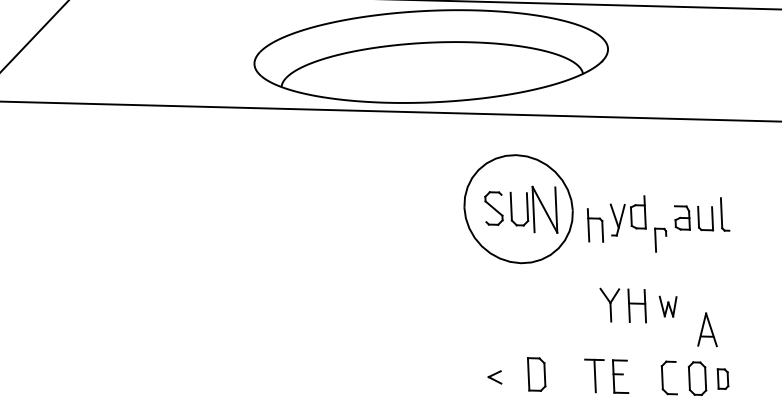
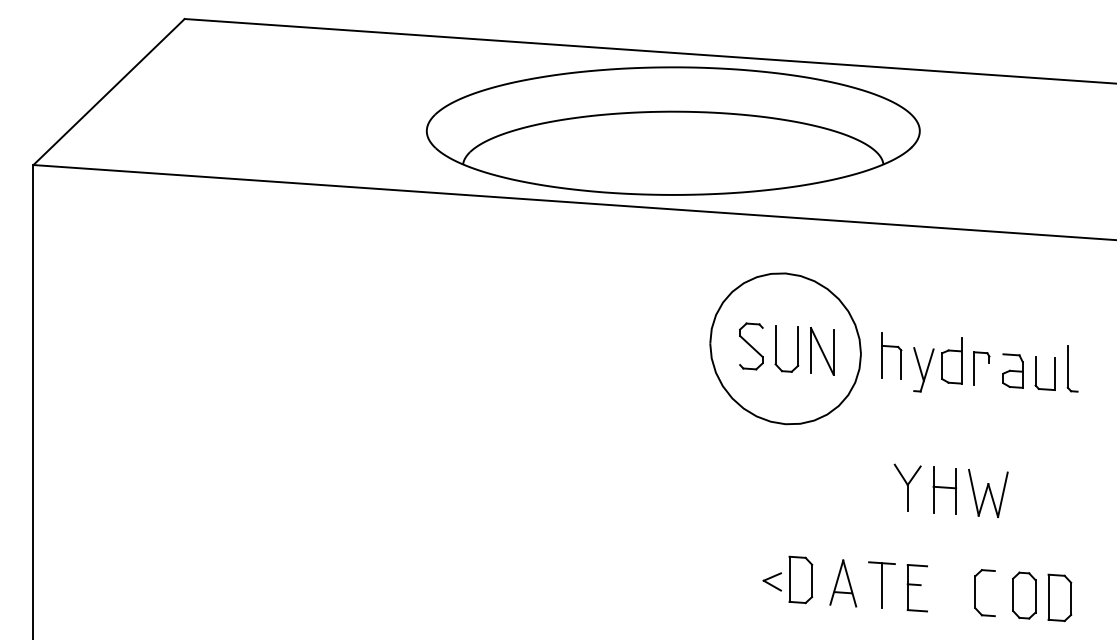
part: (545, 209) -> (822, 351), size x0.71
part: (595, 219) -> (891, 347), moved
part: (655, 240) -> (974, 368), moved
part: (668, 306) -> (988, 493), size x1.67
part: (707, 330) -> (843, 583), moved
part: (494, 377) -> (771, 581), moved
part: (722, 378) -> (1059, 597), size x1.67

